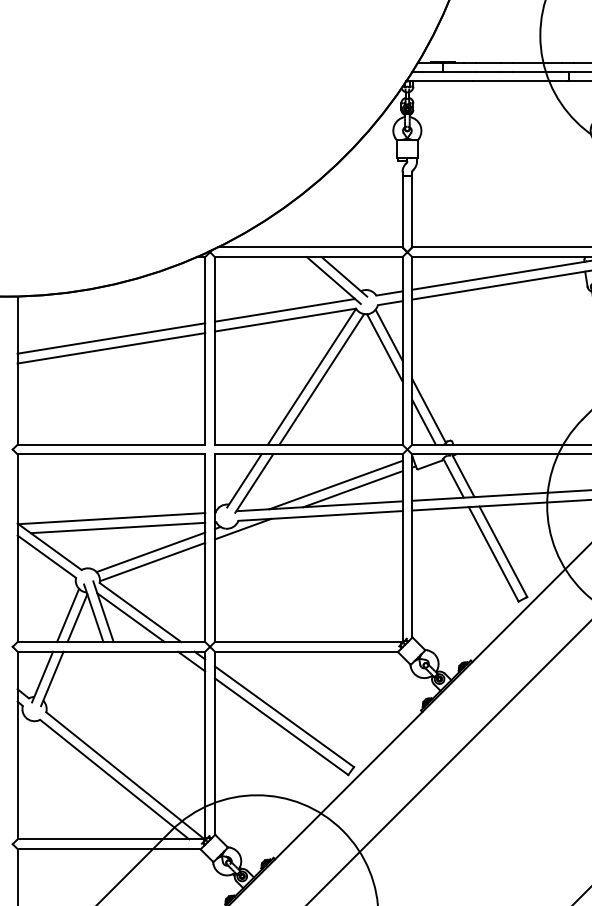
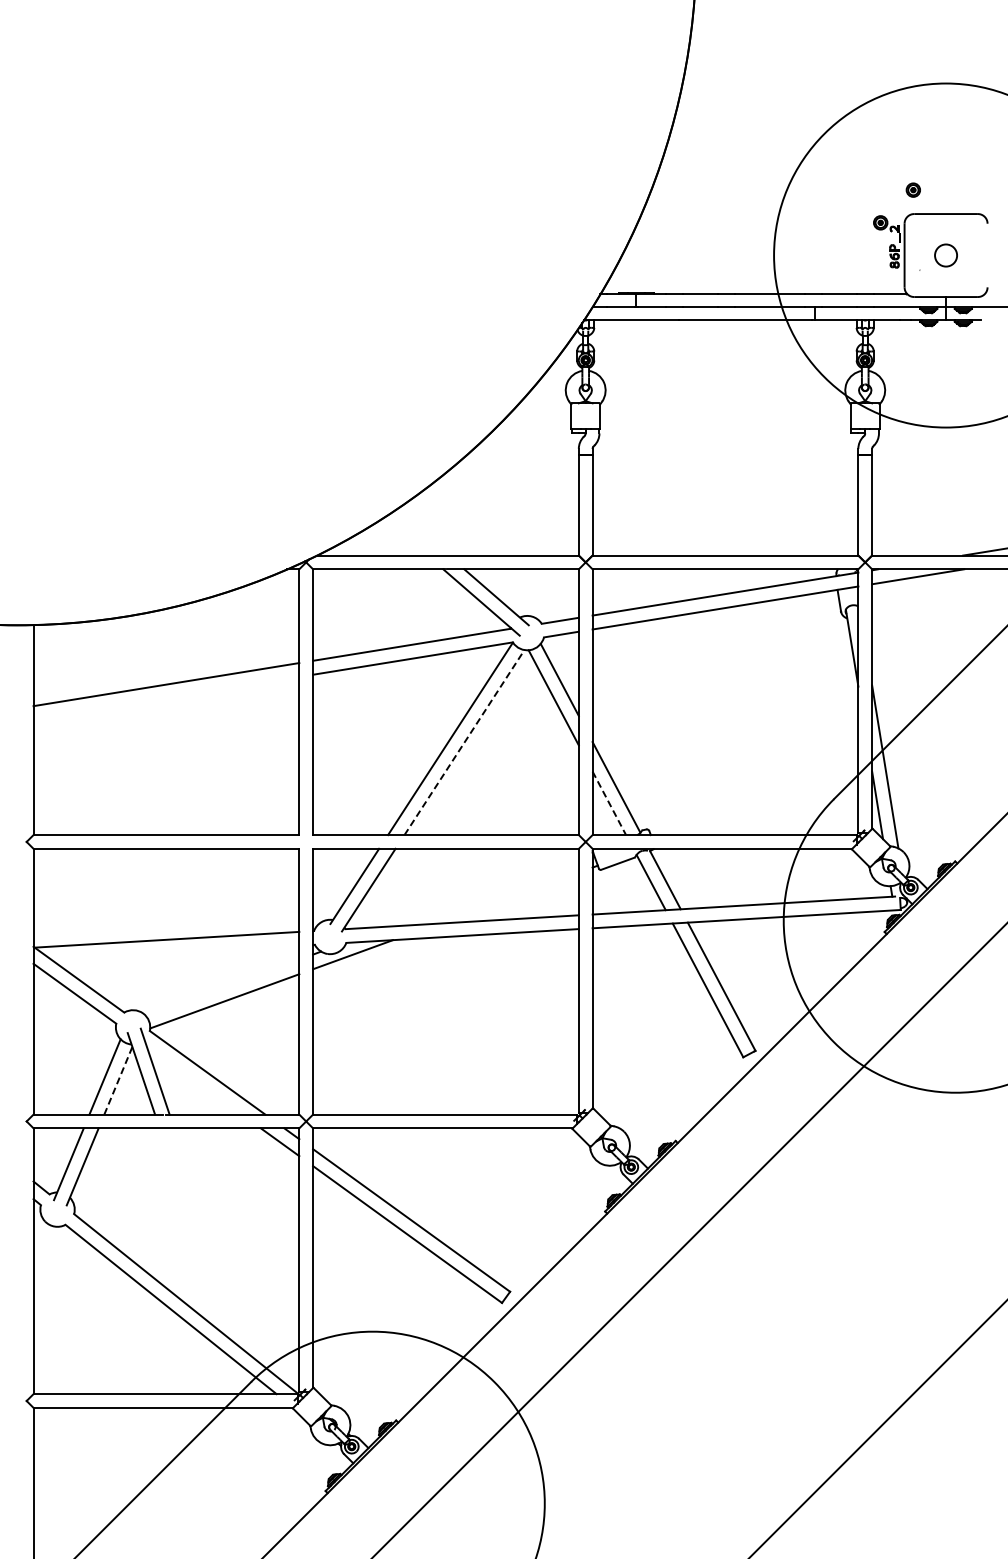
line: (111, 348) -> (166, 698), removed
line: (321, 379) -> (464, 742), solid -> dashed
line: (424, 422) -> (609, 803), solid -> dashed
line: (335, 484) -> (484, 891), removed
line: (352, 488) -> (508, 897), removed
line: (117, 527) -> (175, 952), removed
line: (150, 552) -> (222, 987), removed
line: (77, 617) -> (118, 1080), solid -> dashed
line: (130, 617) -> (193, 1079), removed

